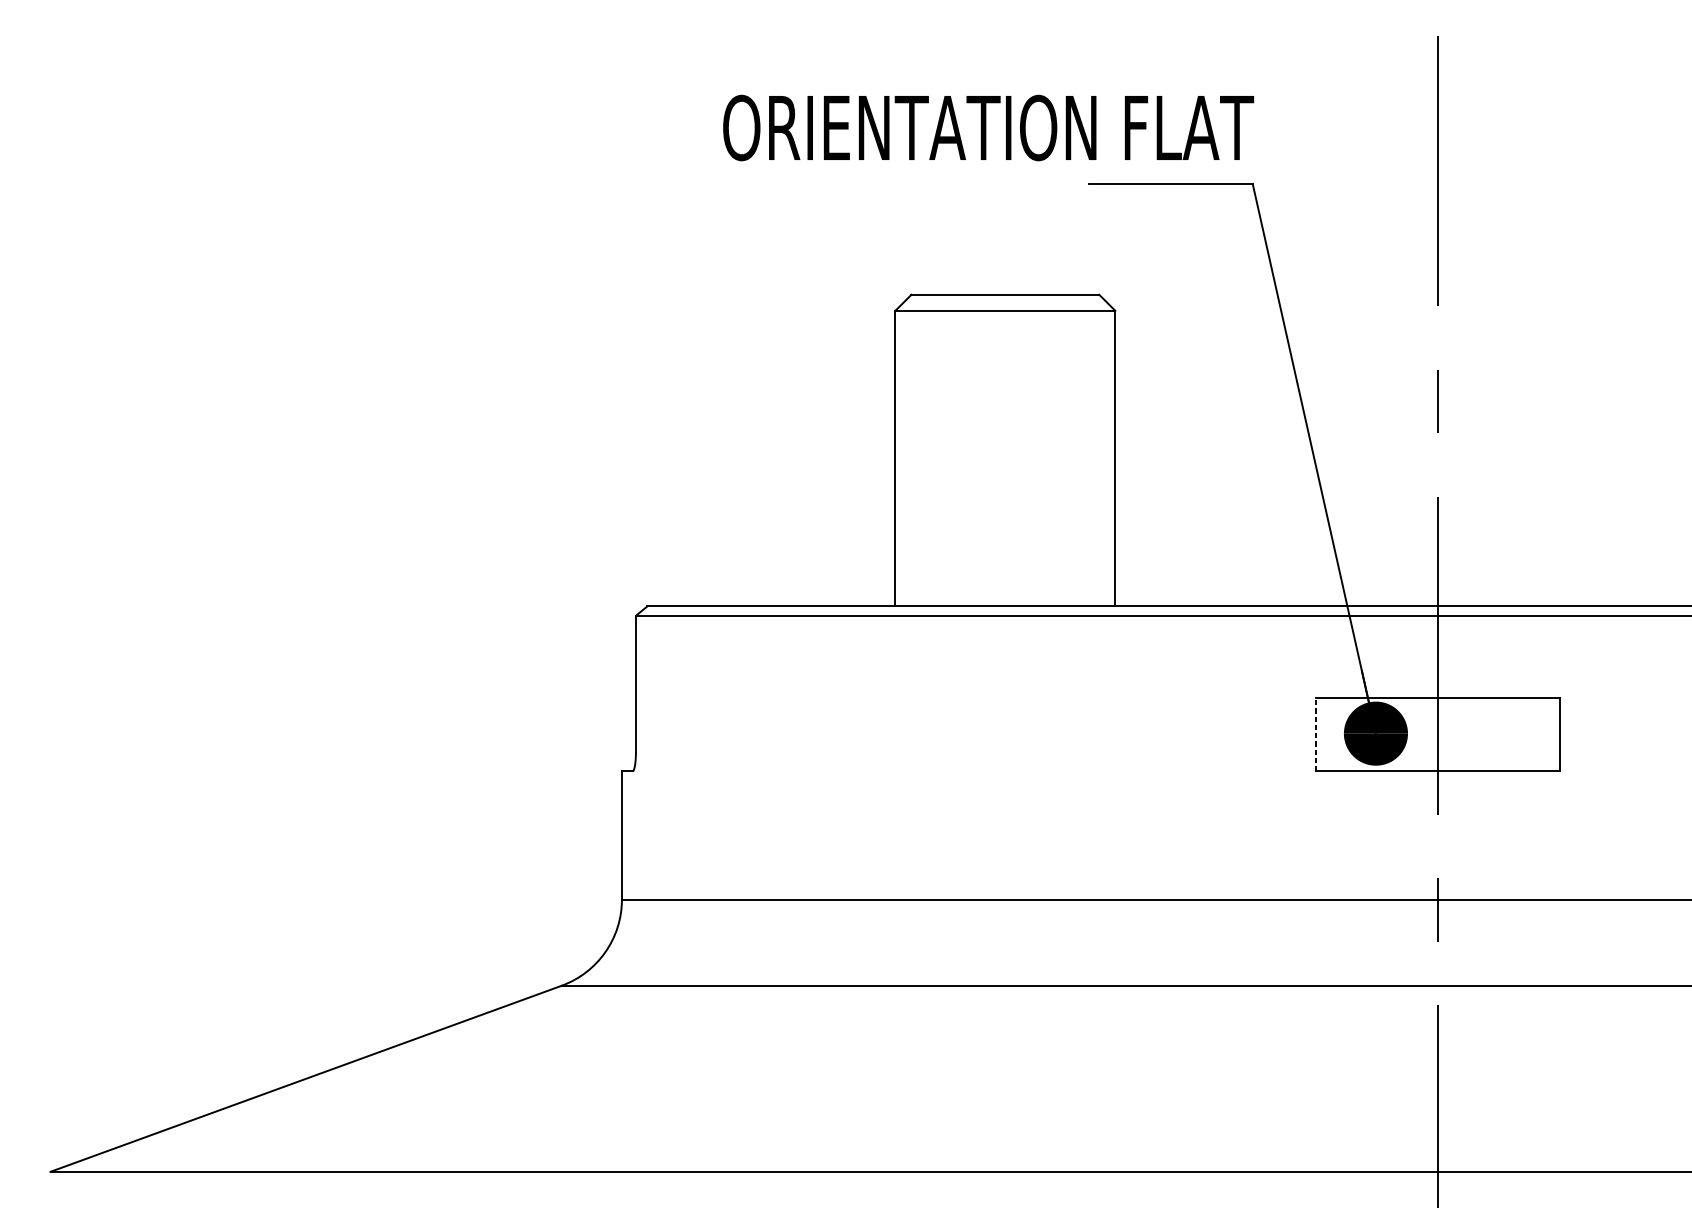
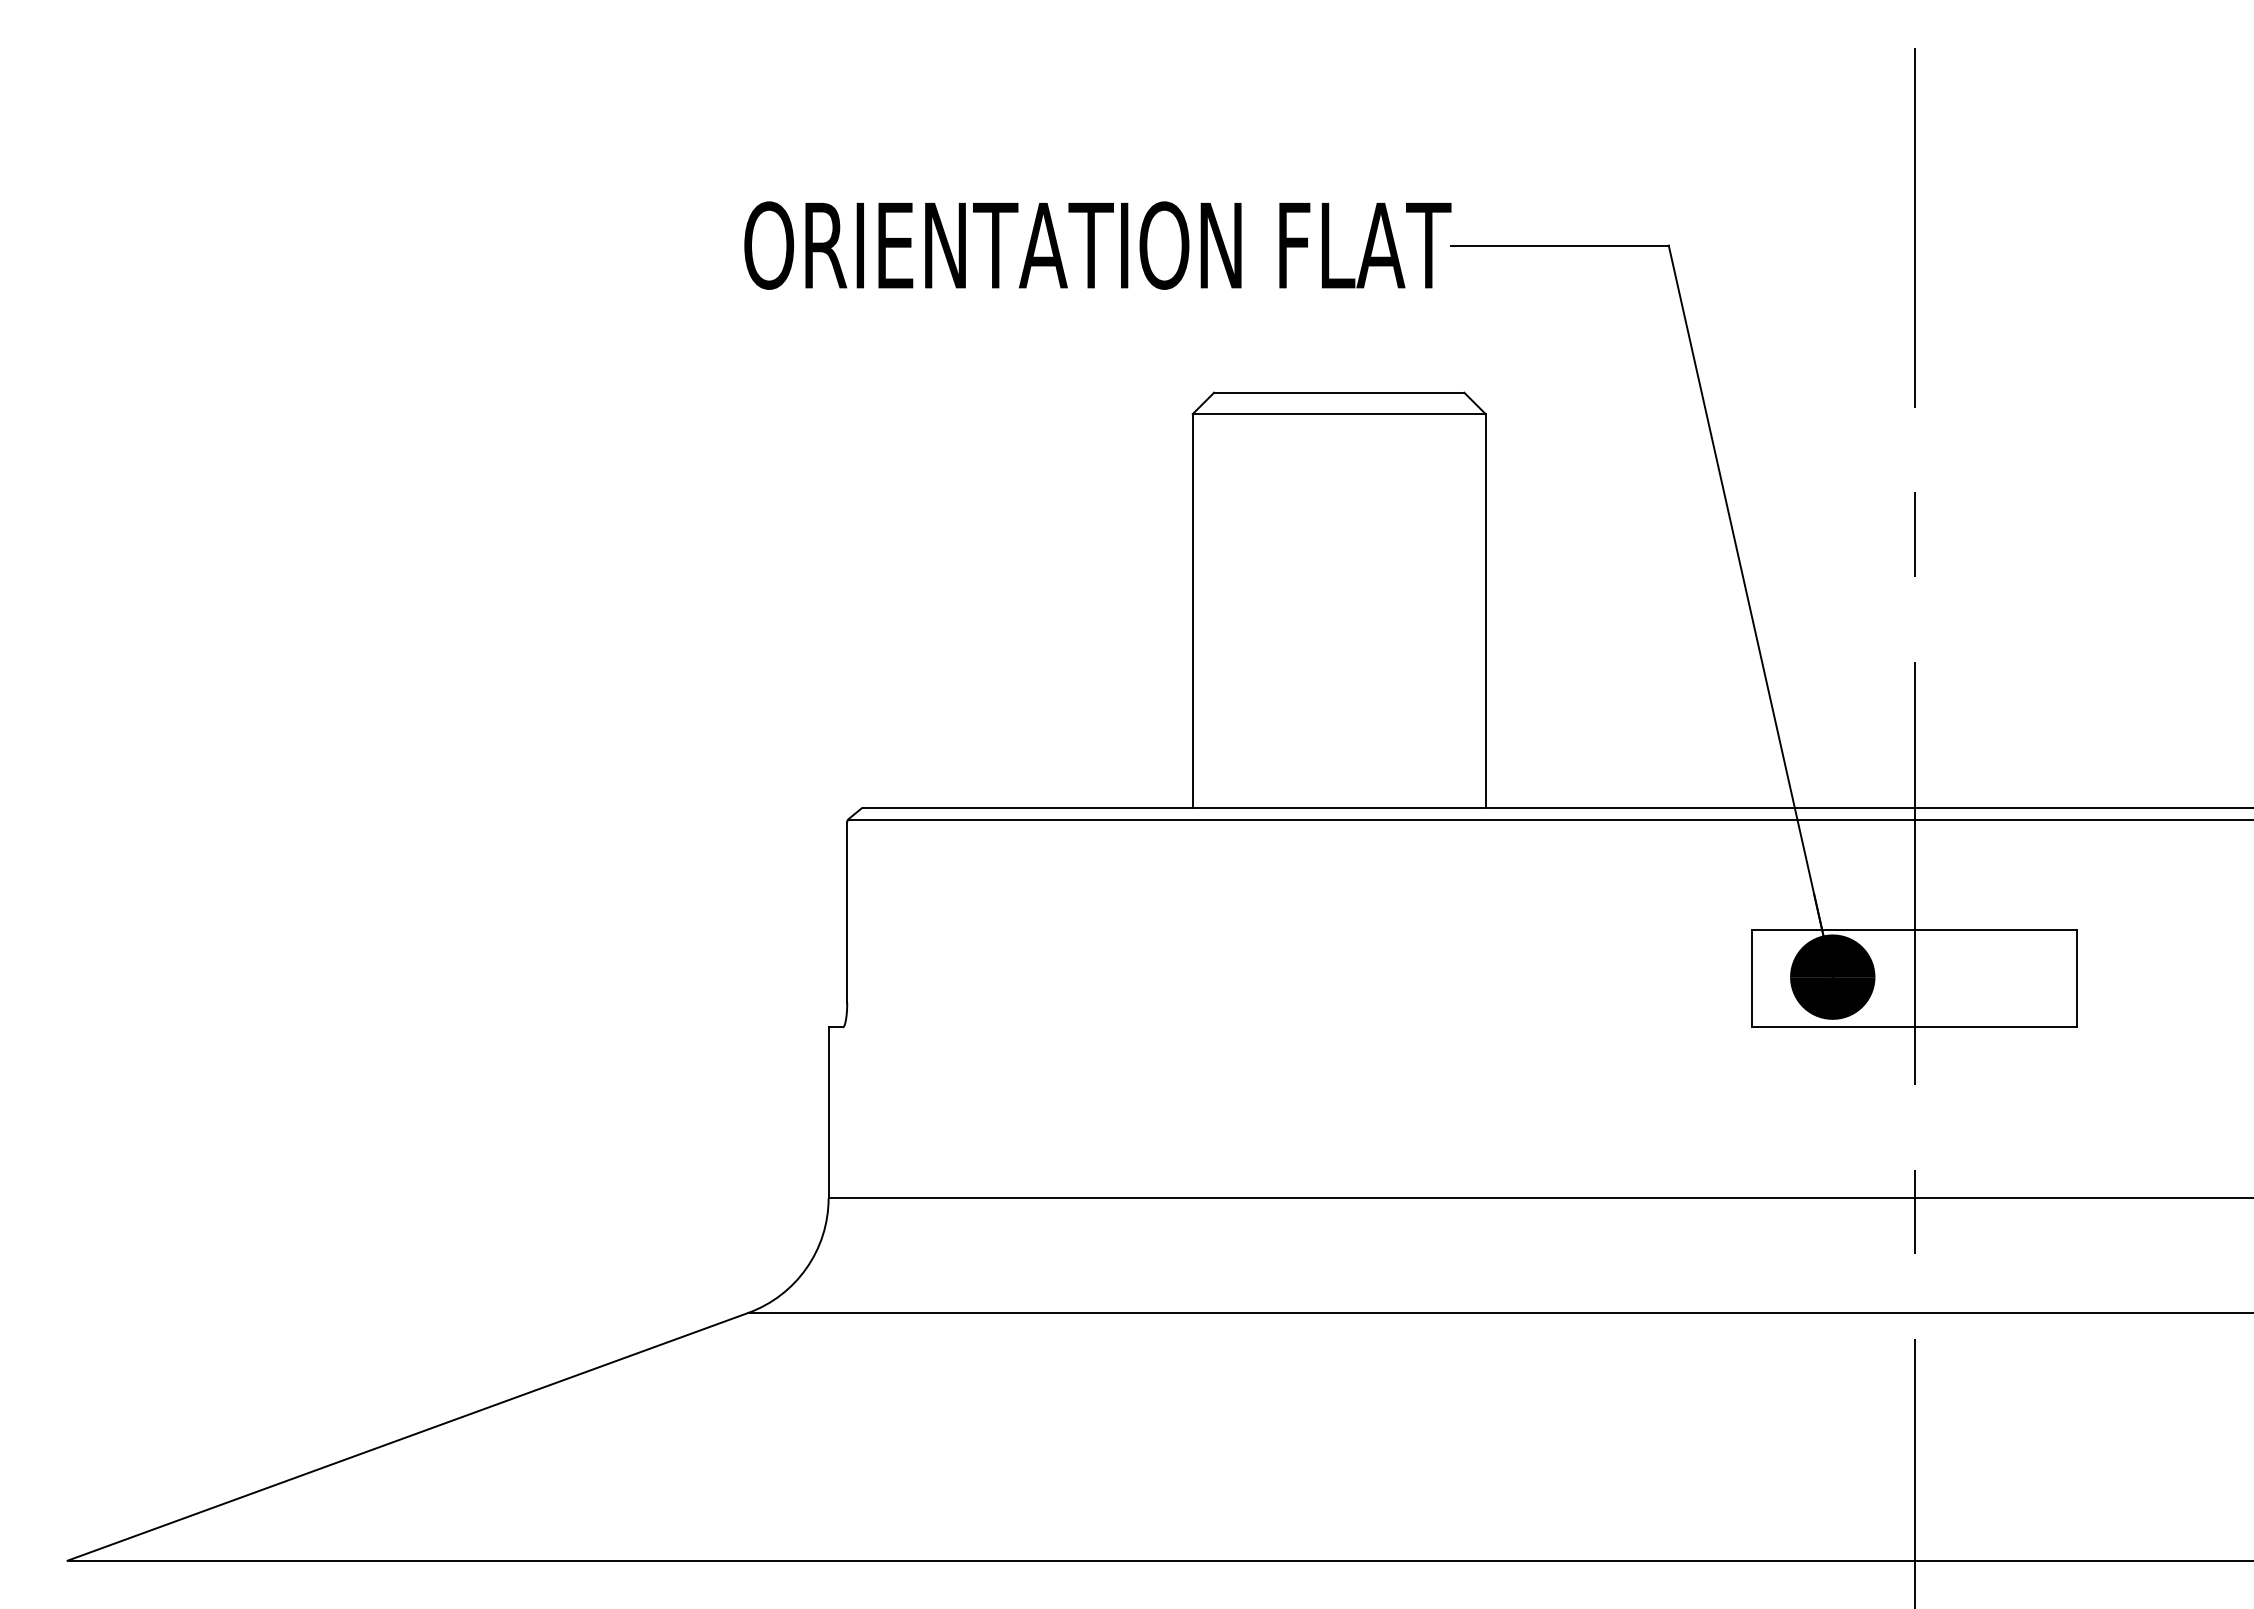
text: (988, 127) -> (1097, 245), moved
line: (1315, 734) -> (1752, 978), dashed -> solid

